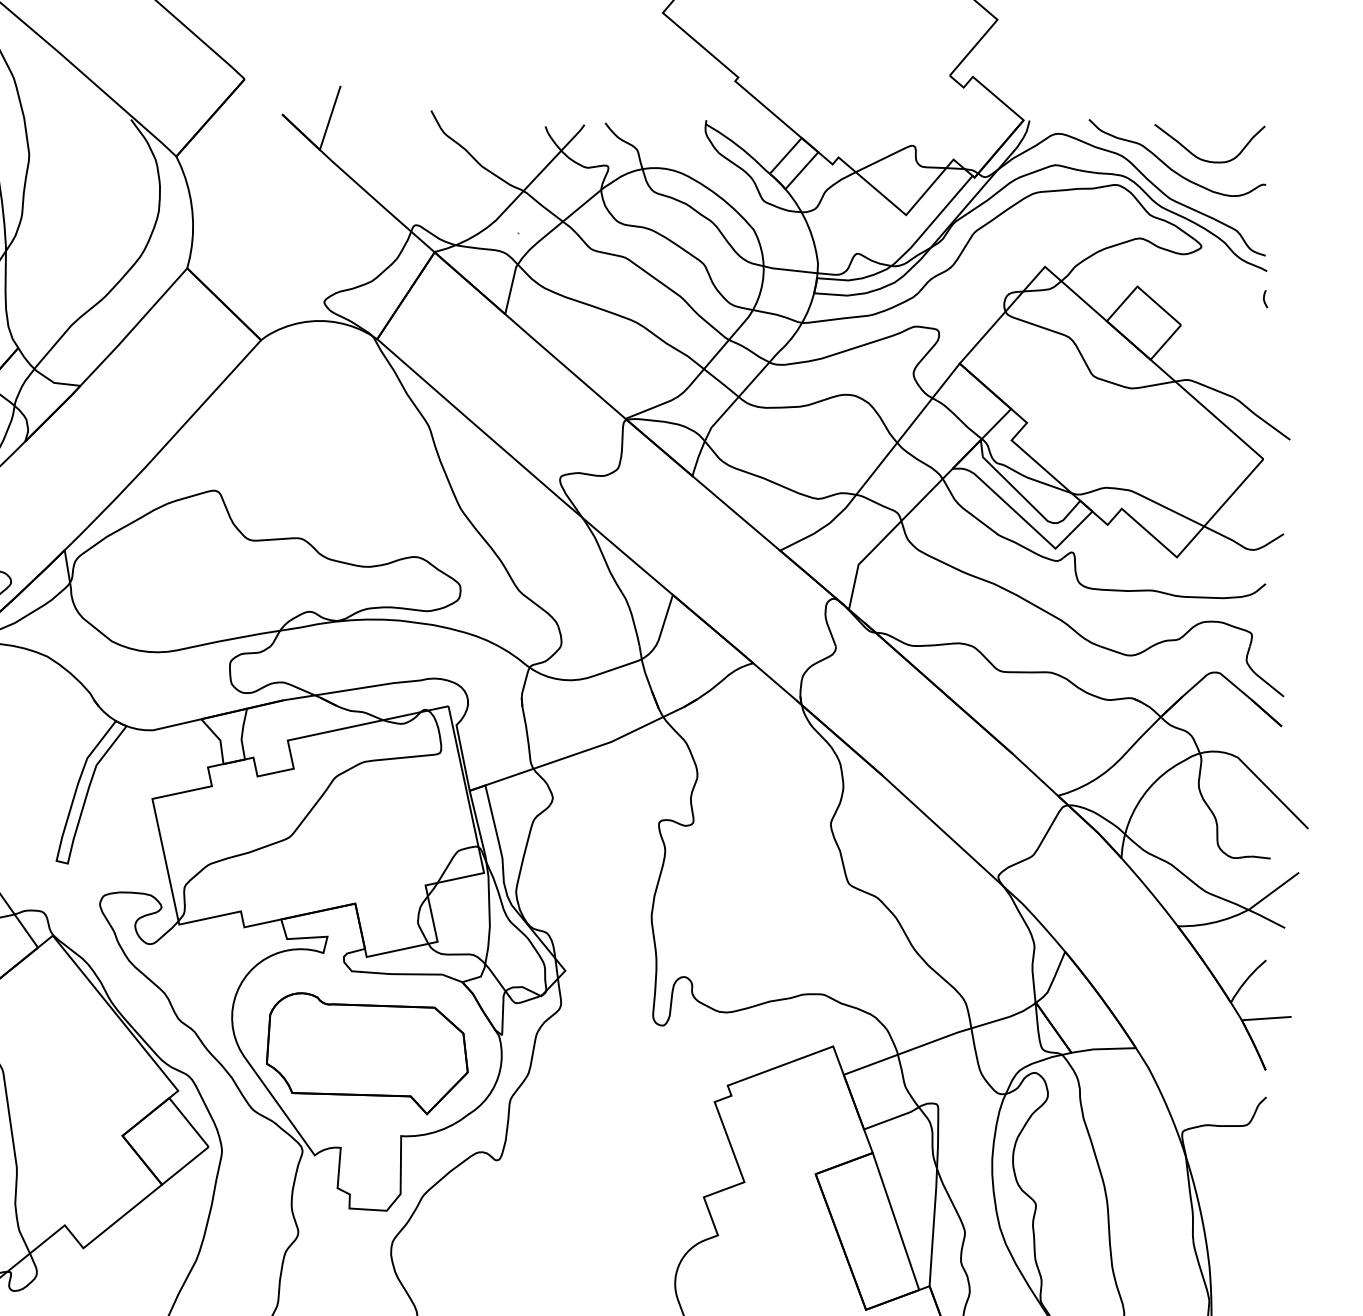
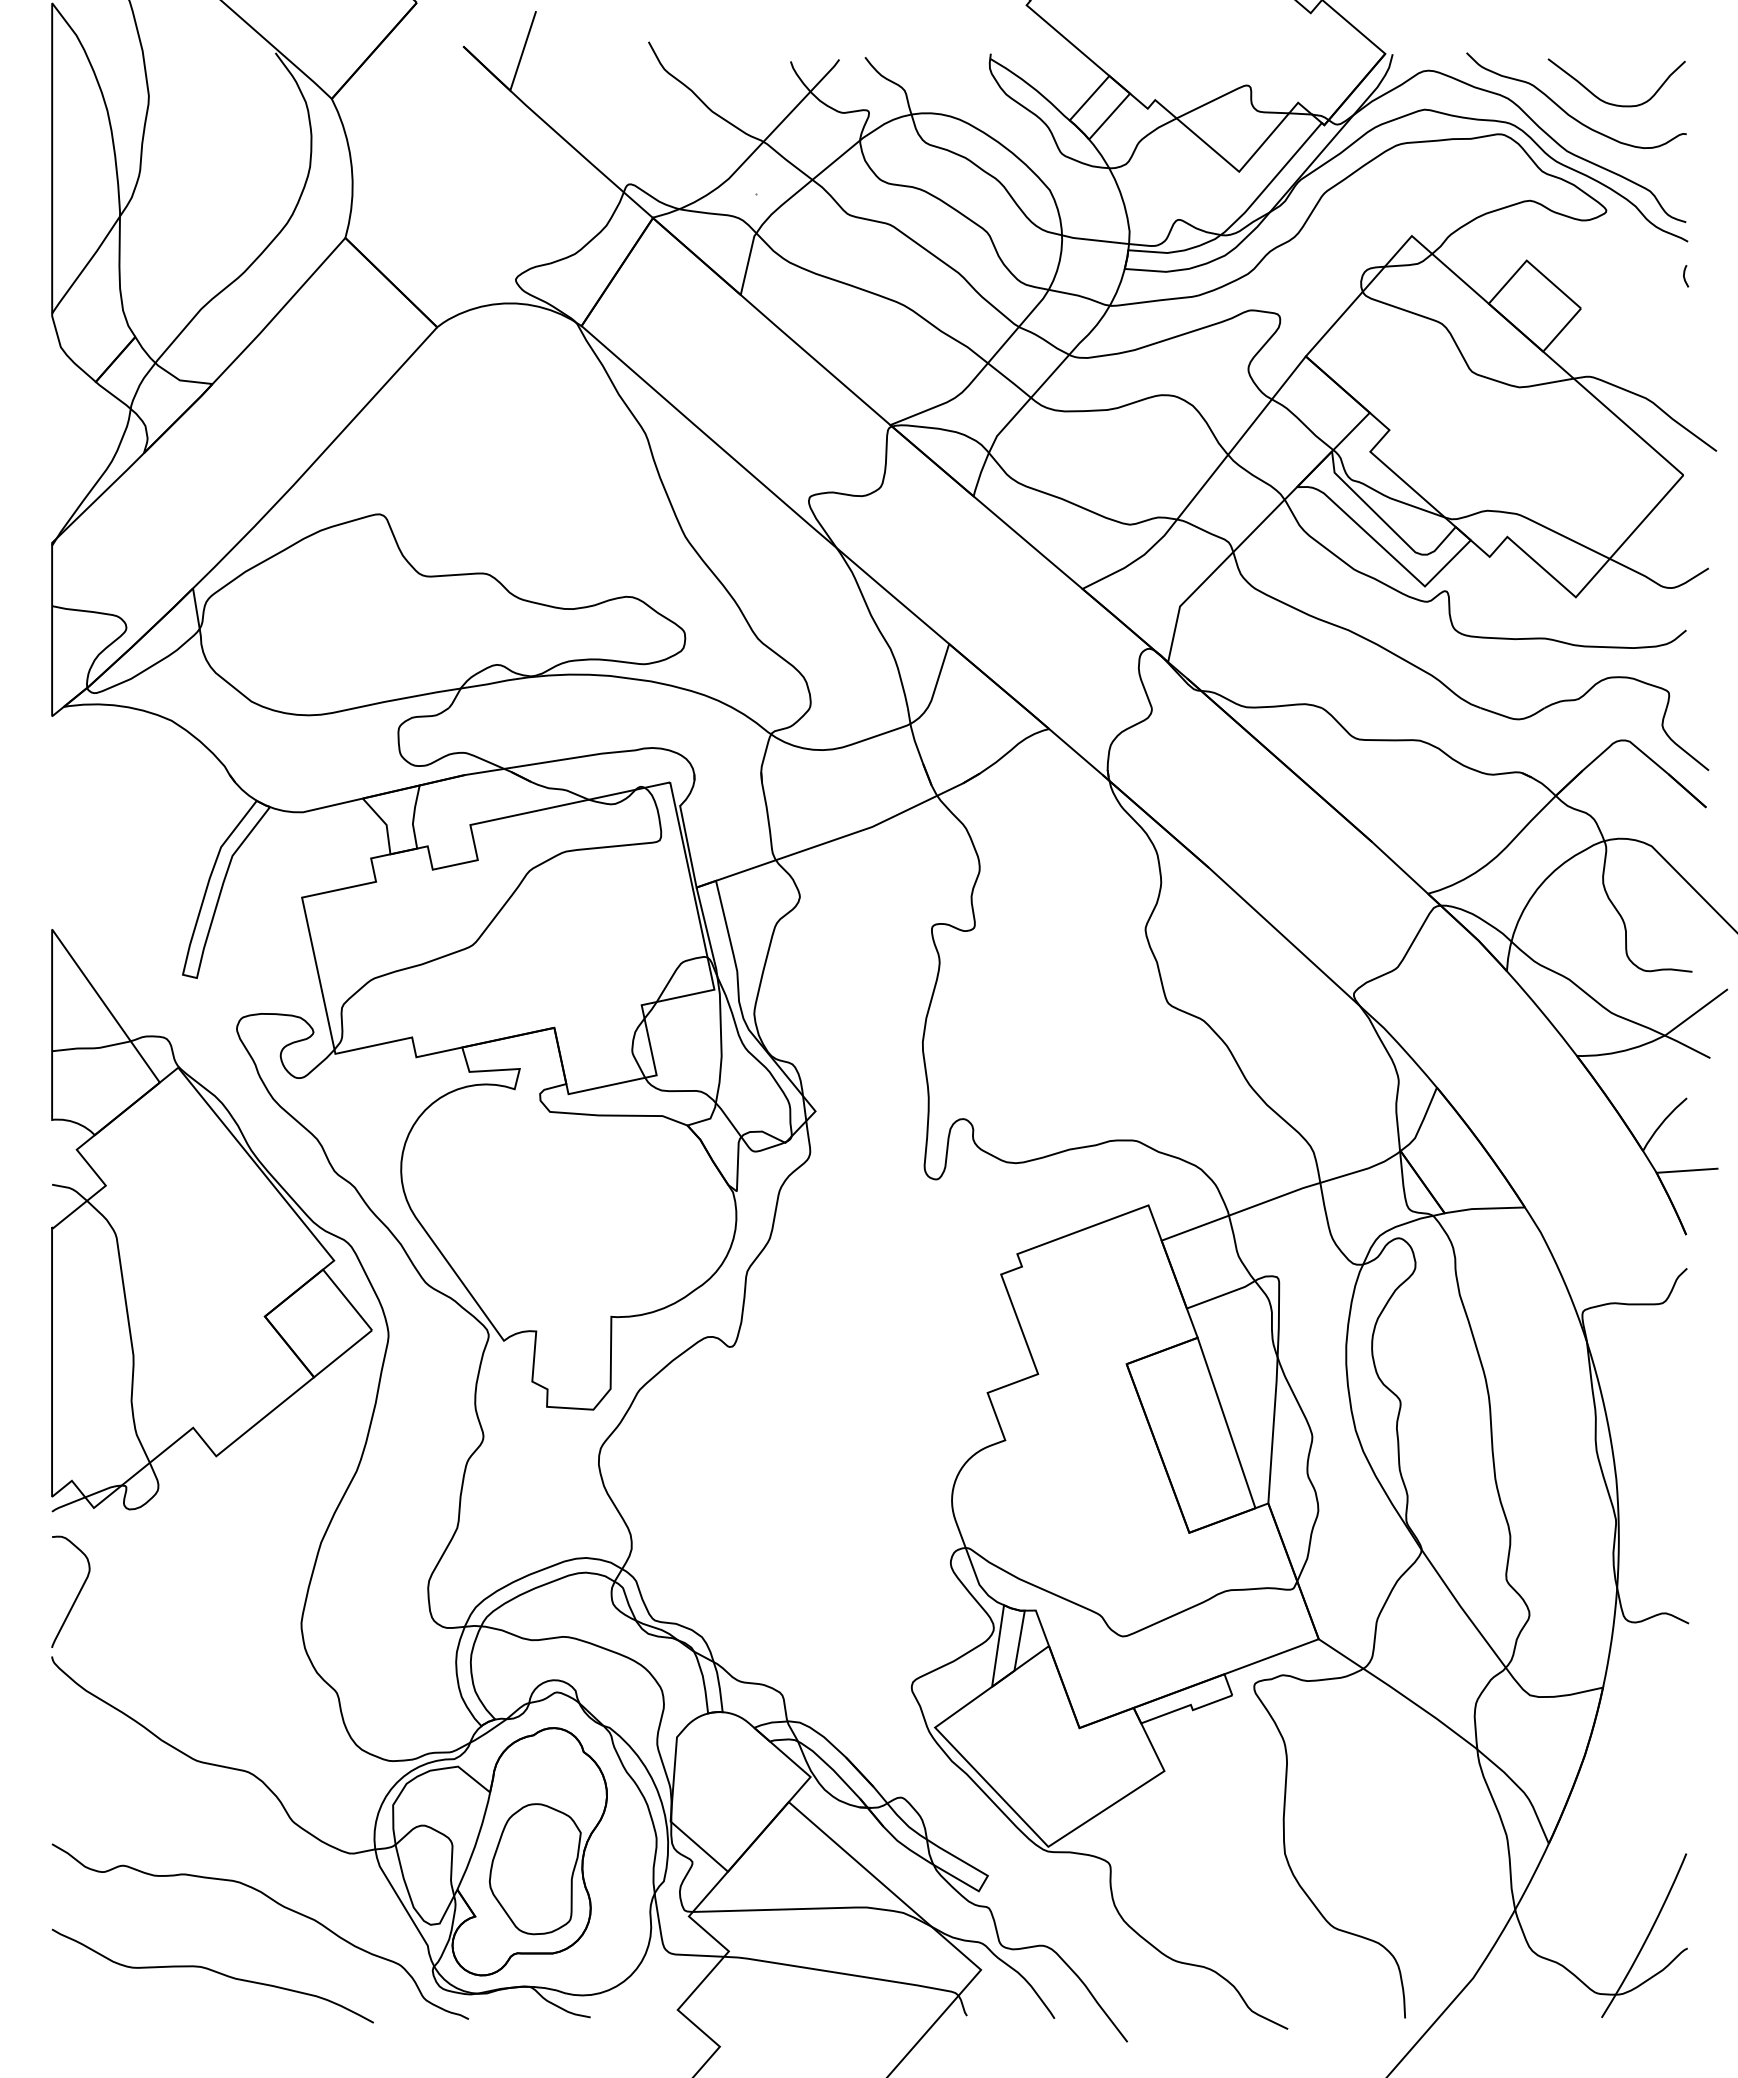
part: (367, 1053) -> (569, 1214), removed

